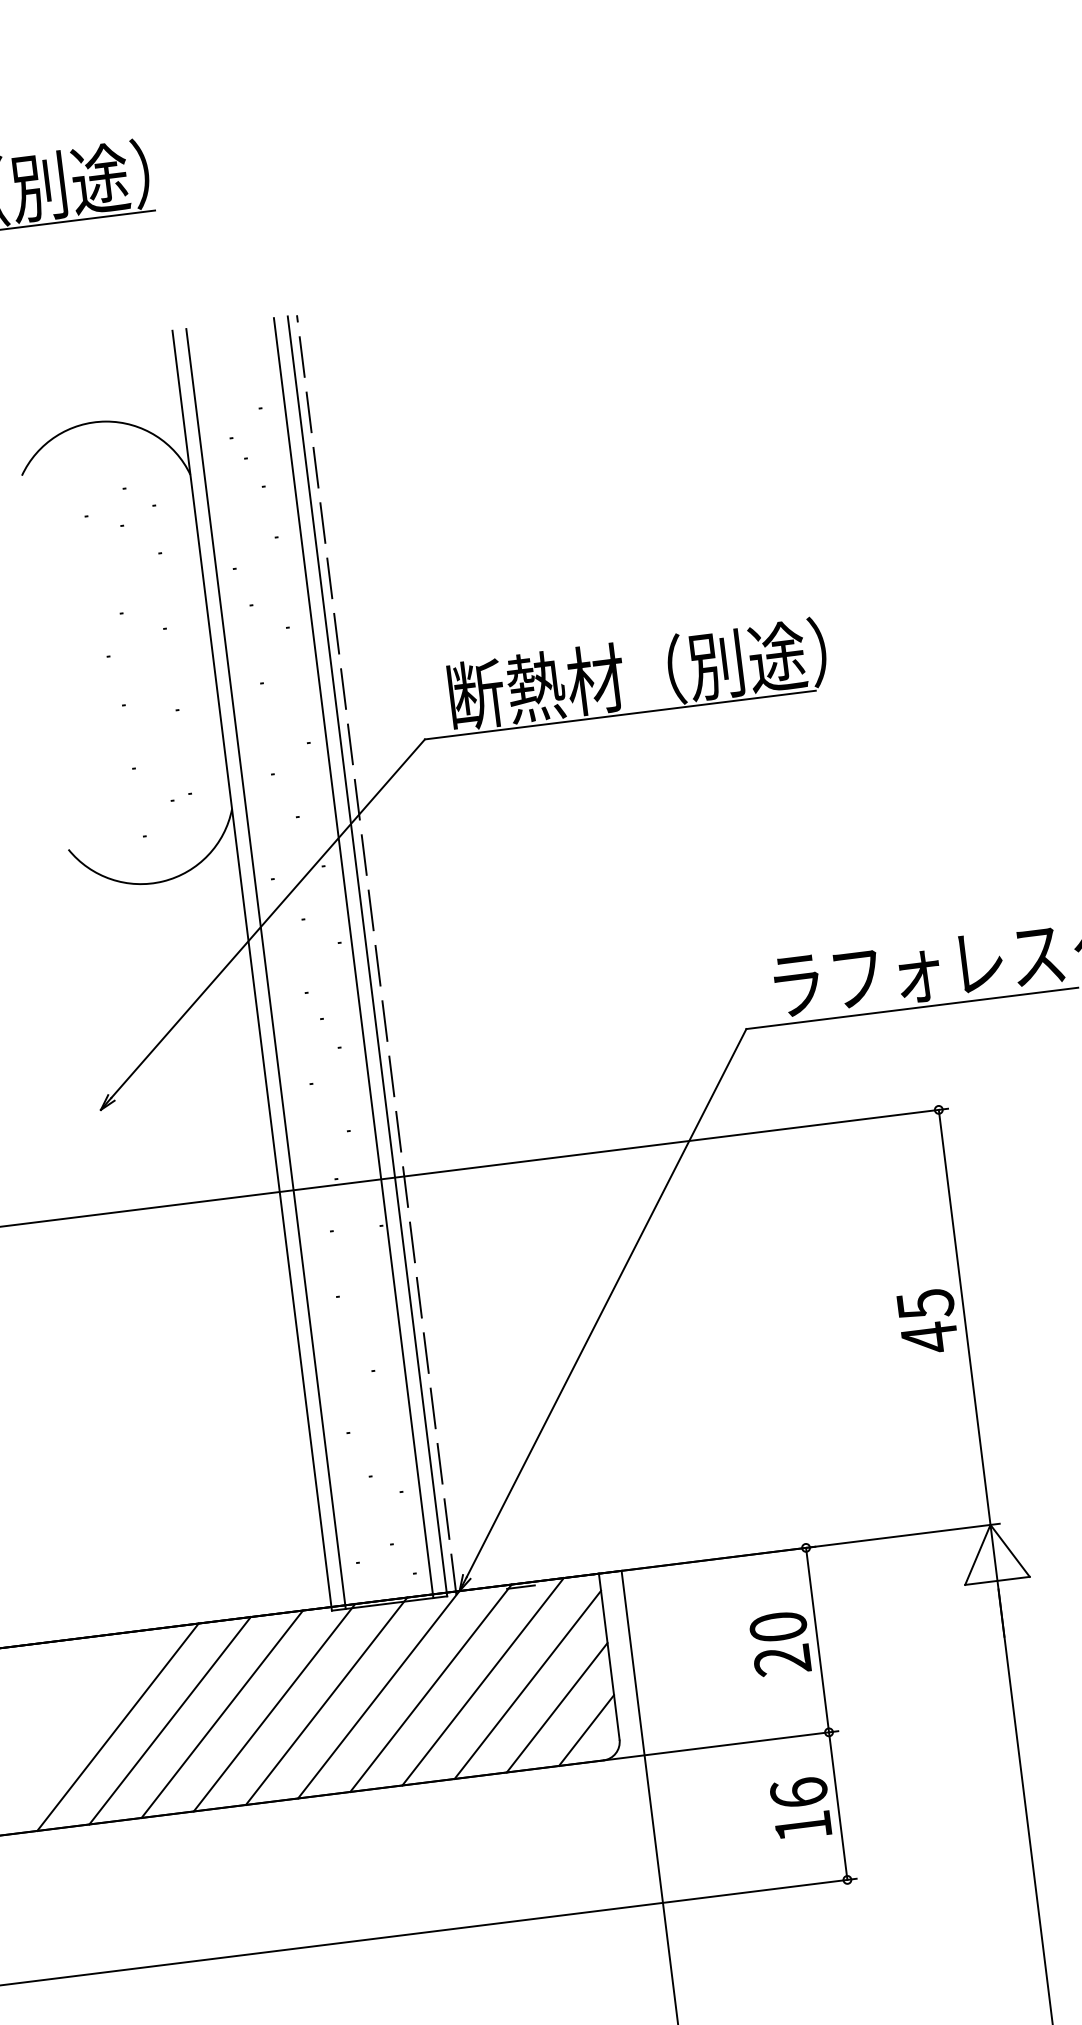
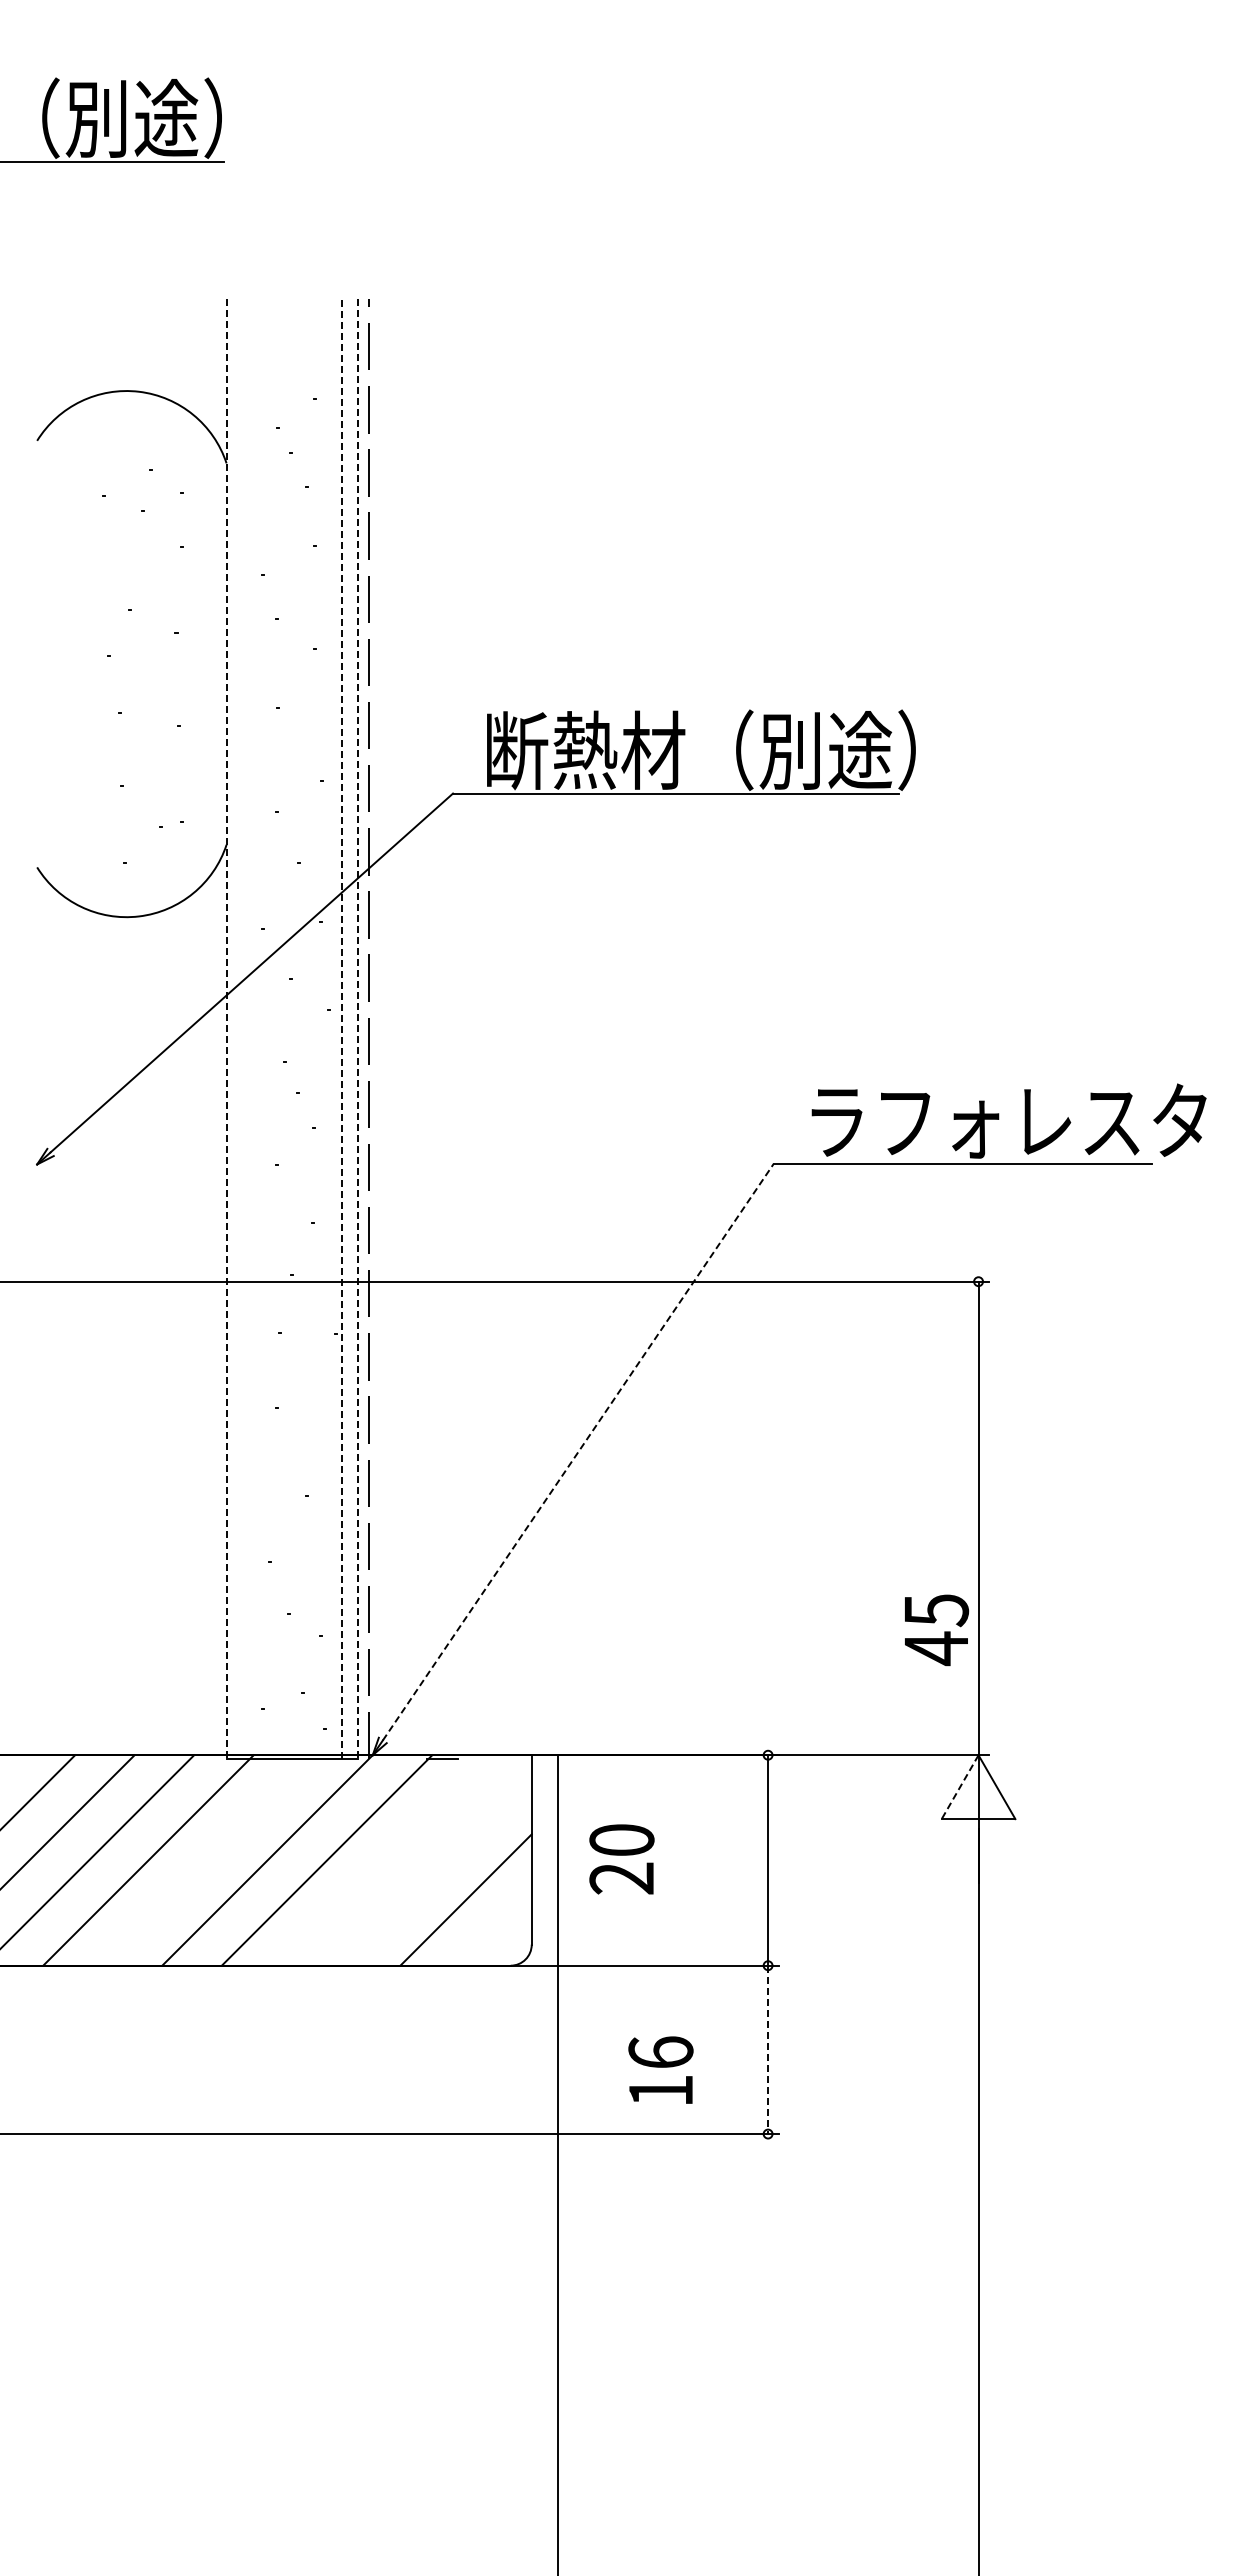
line: (367, 956) -> (358, 1029), solid -> dashed
line: (353, 957) -> (342, 1028), solid -> dashed
line: (266, 969) -> (242, 1029), removed
line: (252, 970) -> (226, 1029), solid -> dashed
line: (606, 1302) -> (578, 1451), solid -> dashed
text: (928, 1321) -> (937, 1630), moved
line: (978, 1555) -> (960, 1787), solid -> dashed
text: (780, 1643) -> (621, 1859), moved
line: (483, 1681) -> (386, 1860), removed
line: (527, 1684) -> (435, 1869), removed
line: (326, 1701) -> (207, 1860), removed
line: (586, 1730) -> (495, 1929), removed
line: (838, 1806) -> (768, 2050), solid -> dashed
text: (800, 1807) -> (660, 2069), moved

